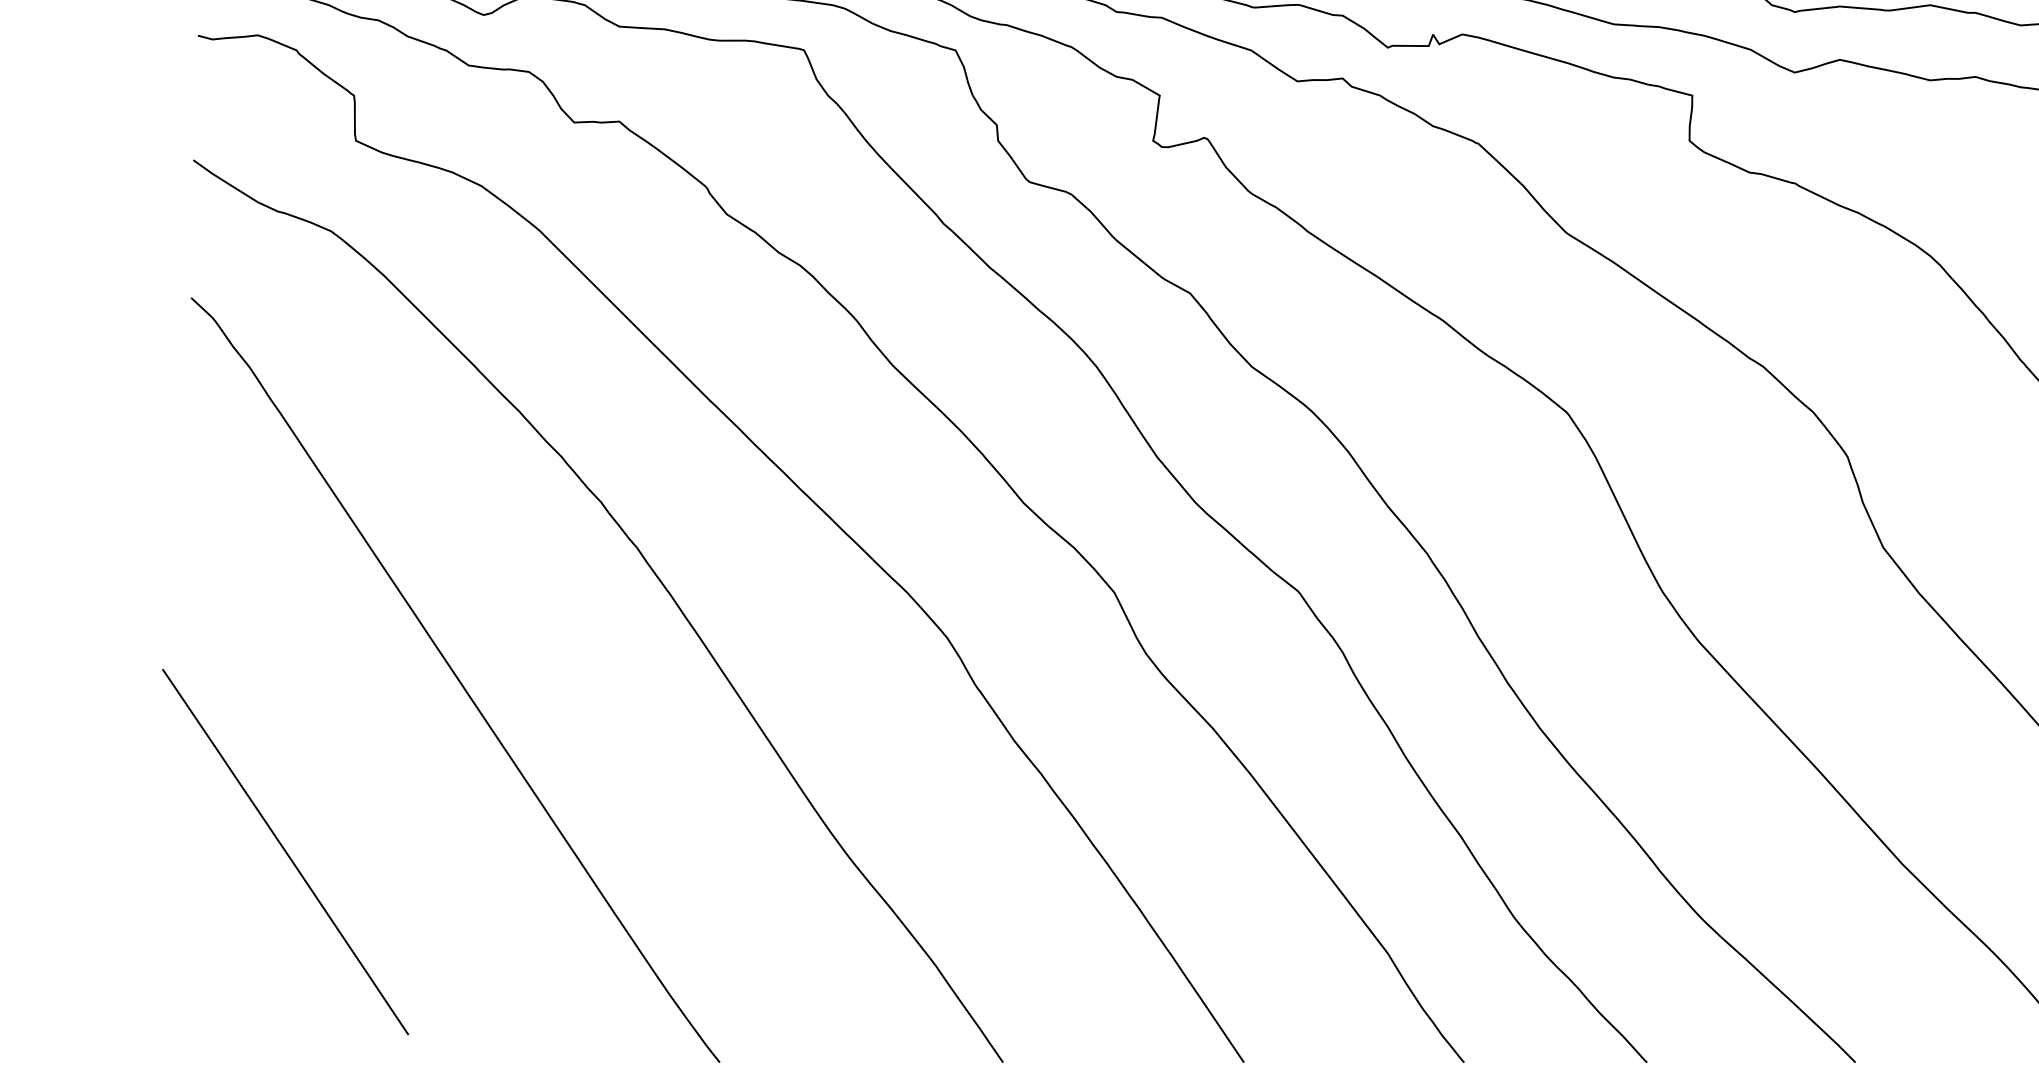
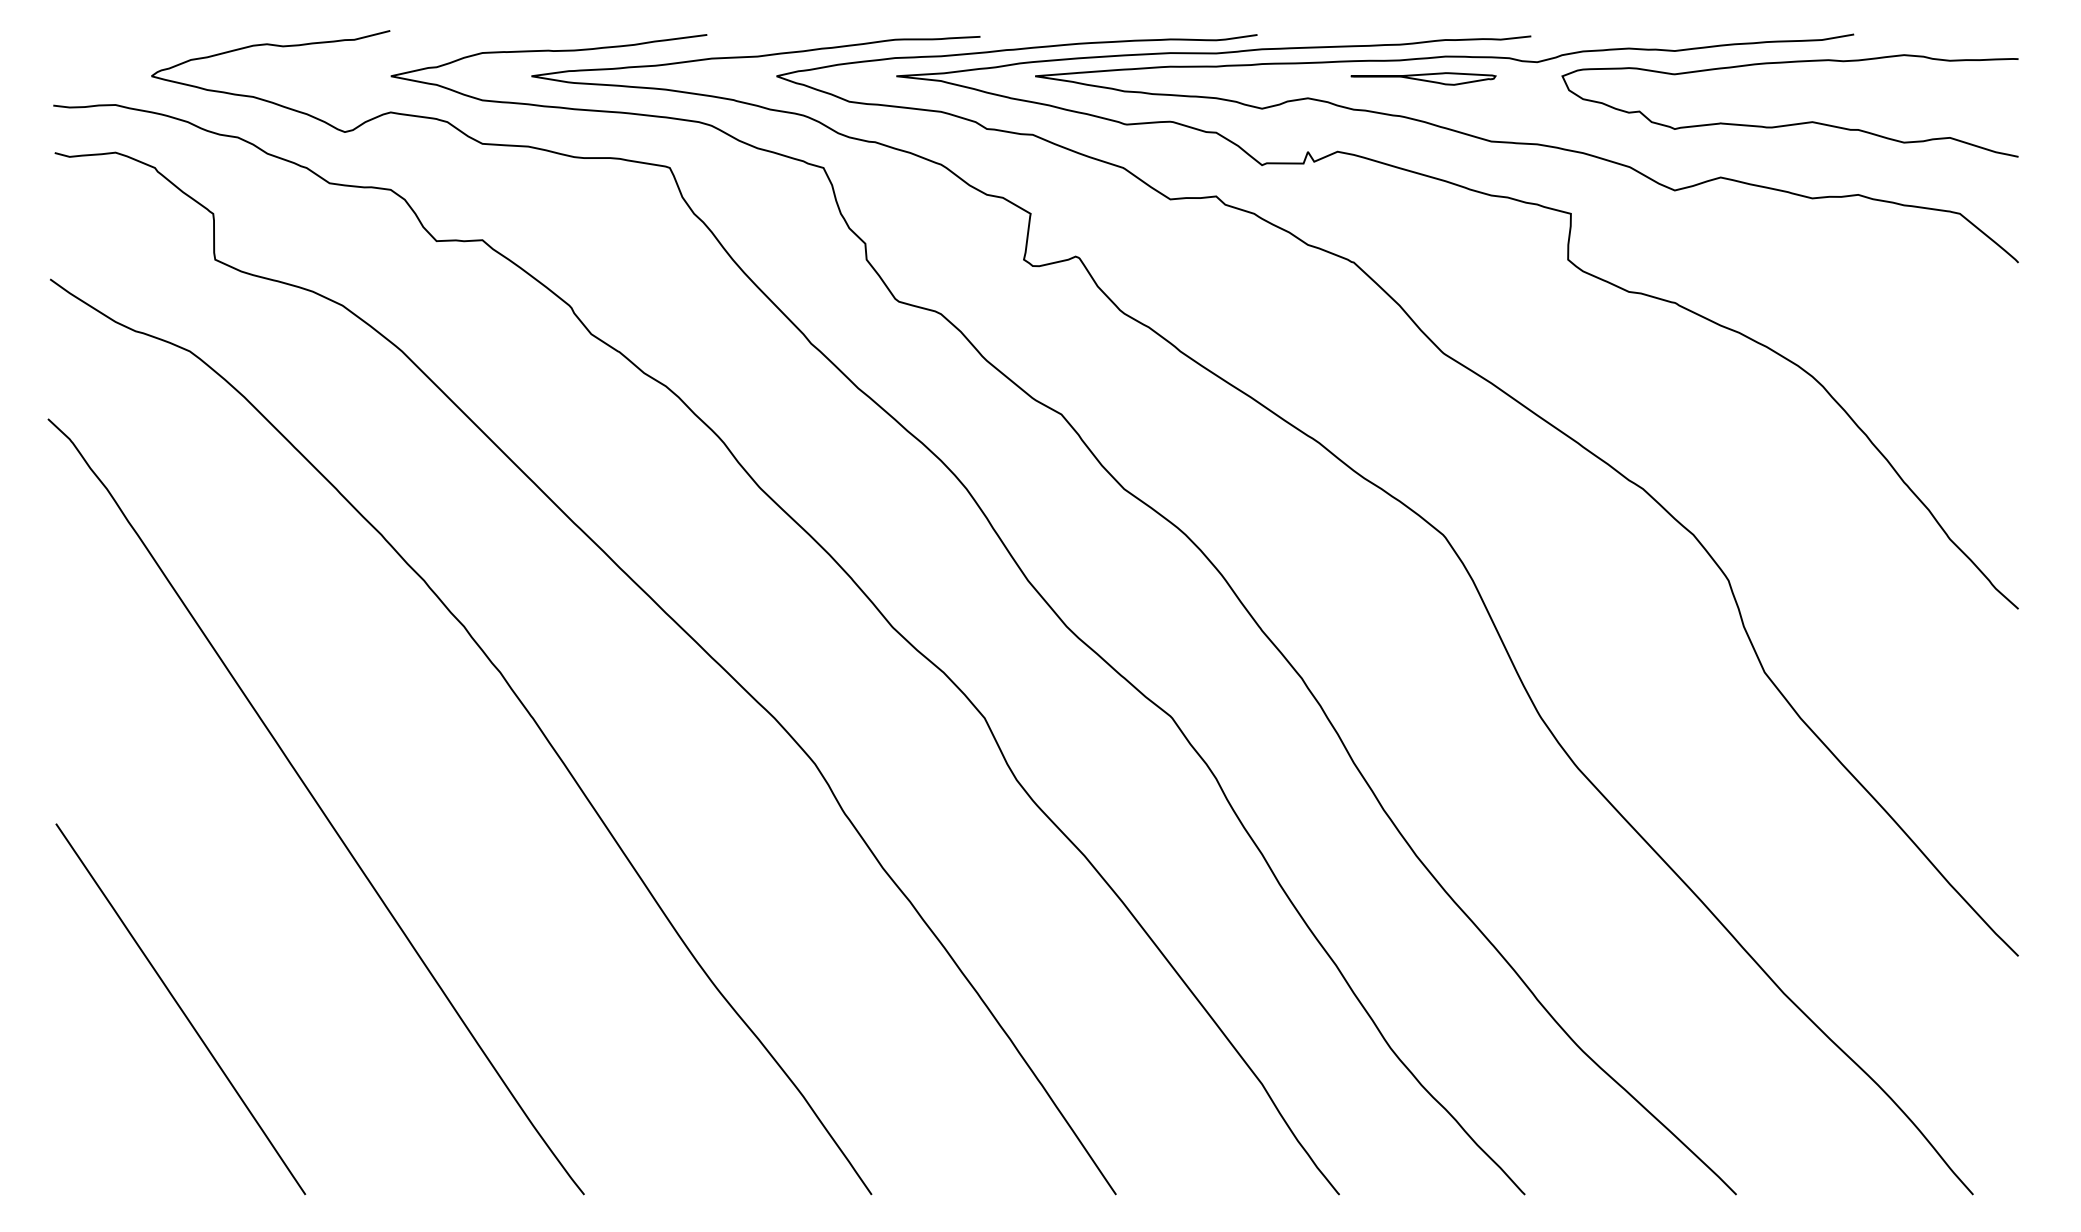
line: (285, 851) -> (180, 1008), moved

